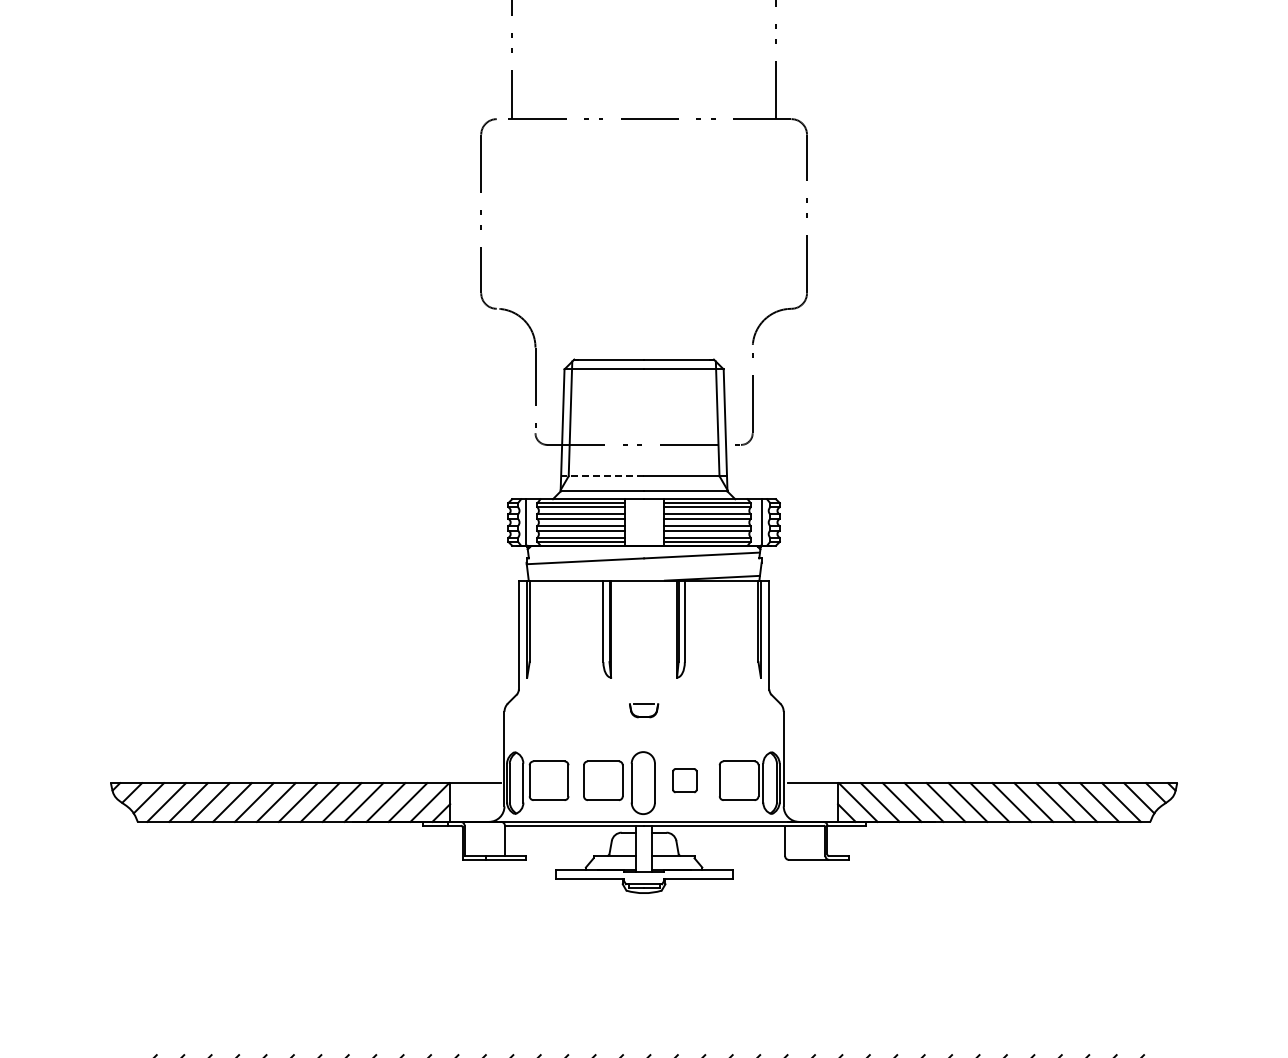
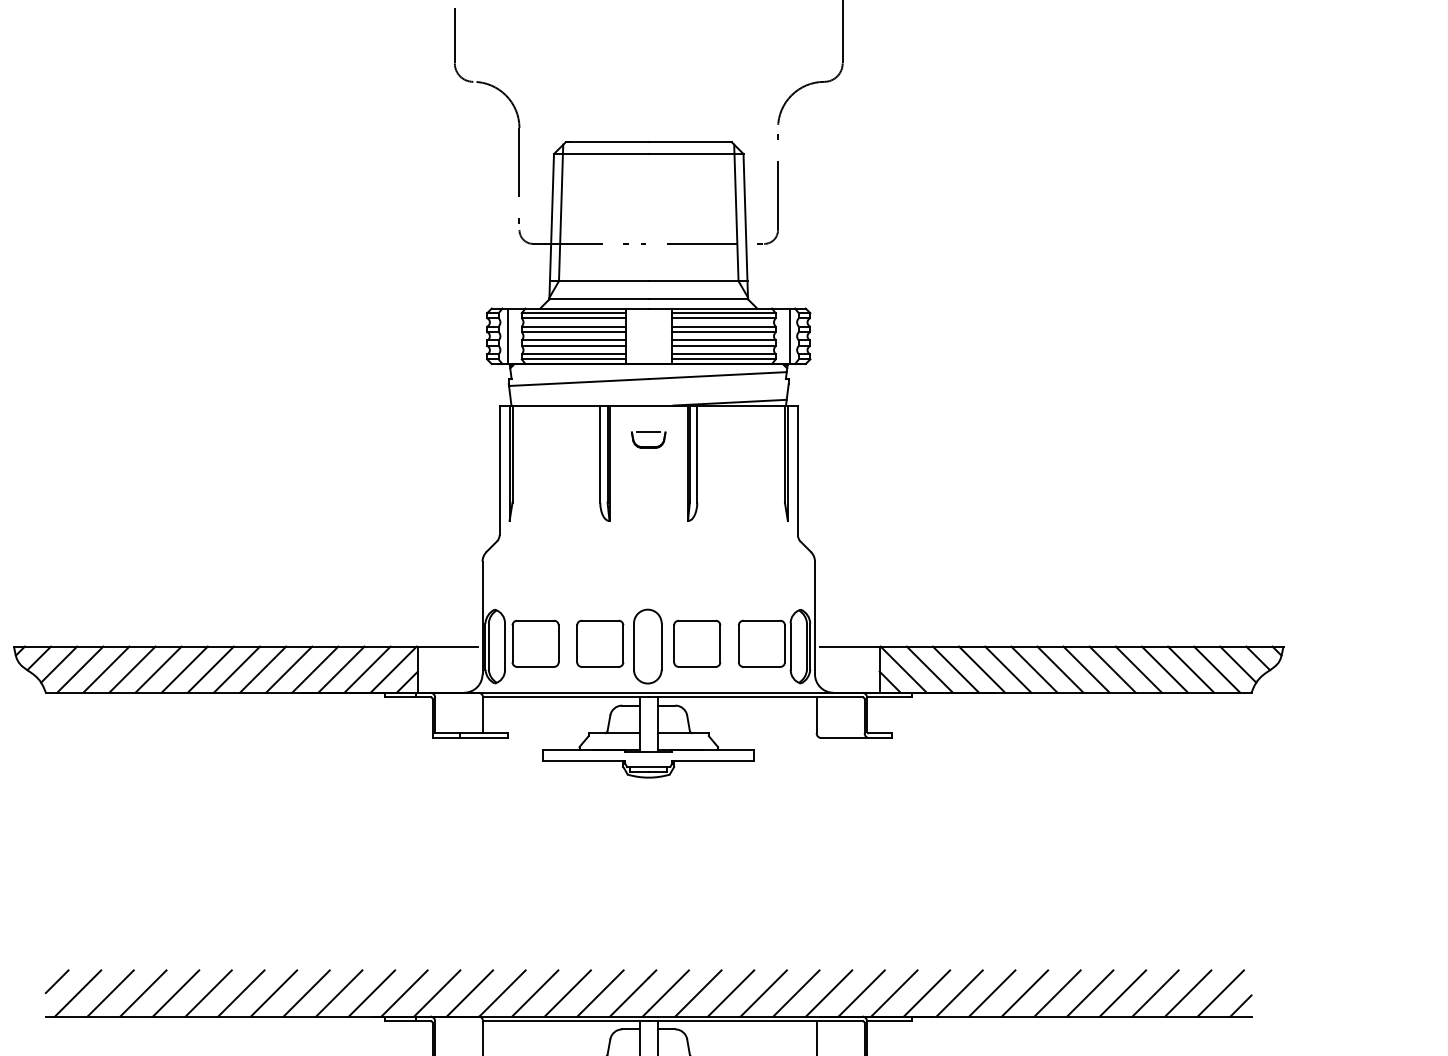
line: (602, 476) -> (599, 281), dashed -> solid
part: (644, 710) -> (649, 439), moved
part: (684, 780) -> (696, 643), size x1.67

